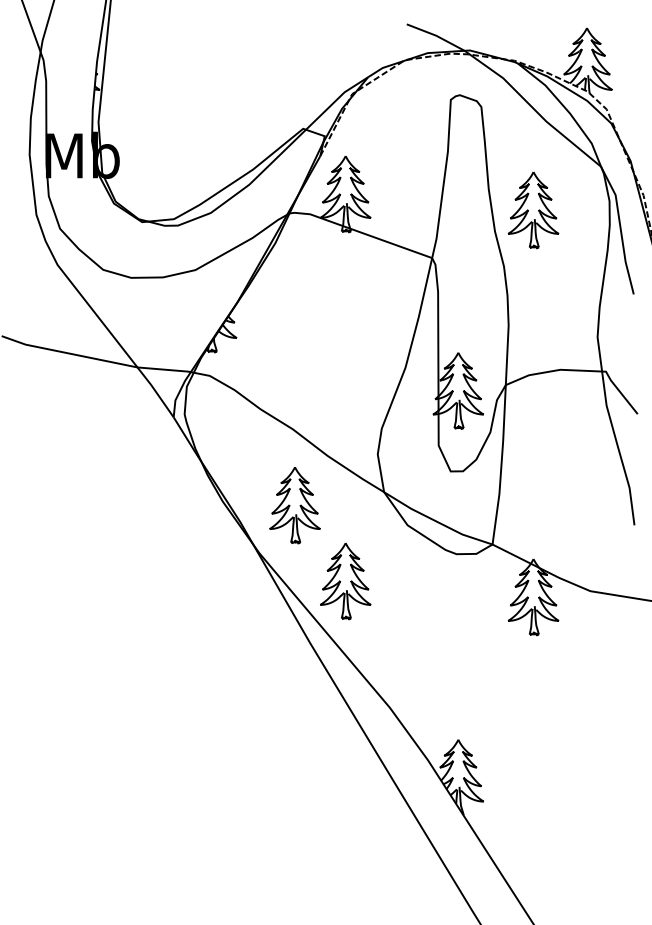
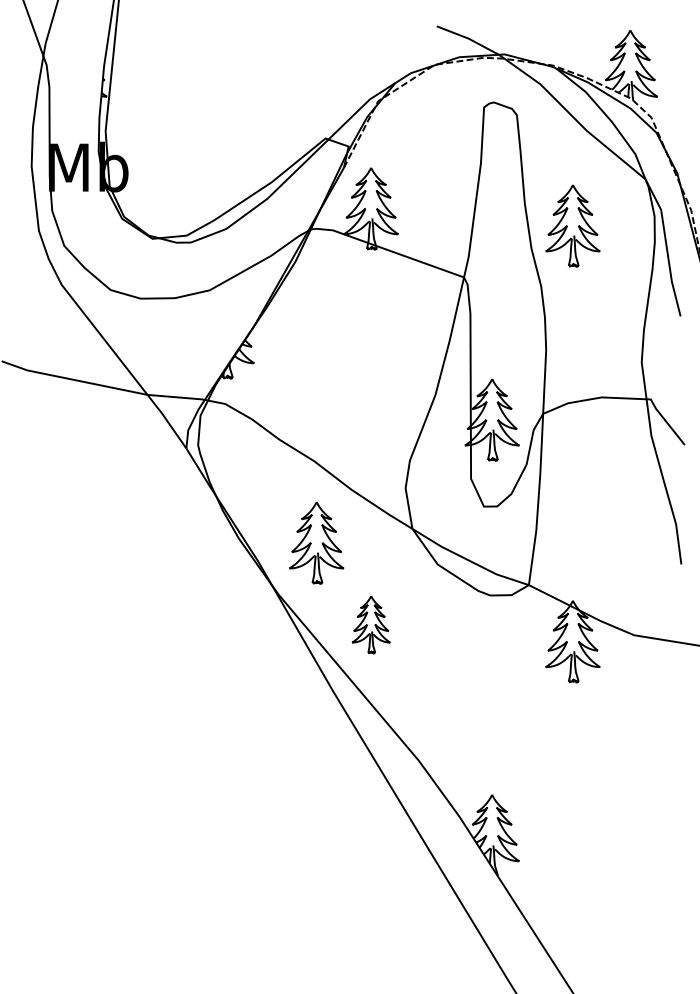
part: (345, 581) -> (370, 624), size x0.7

